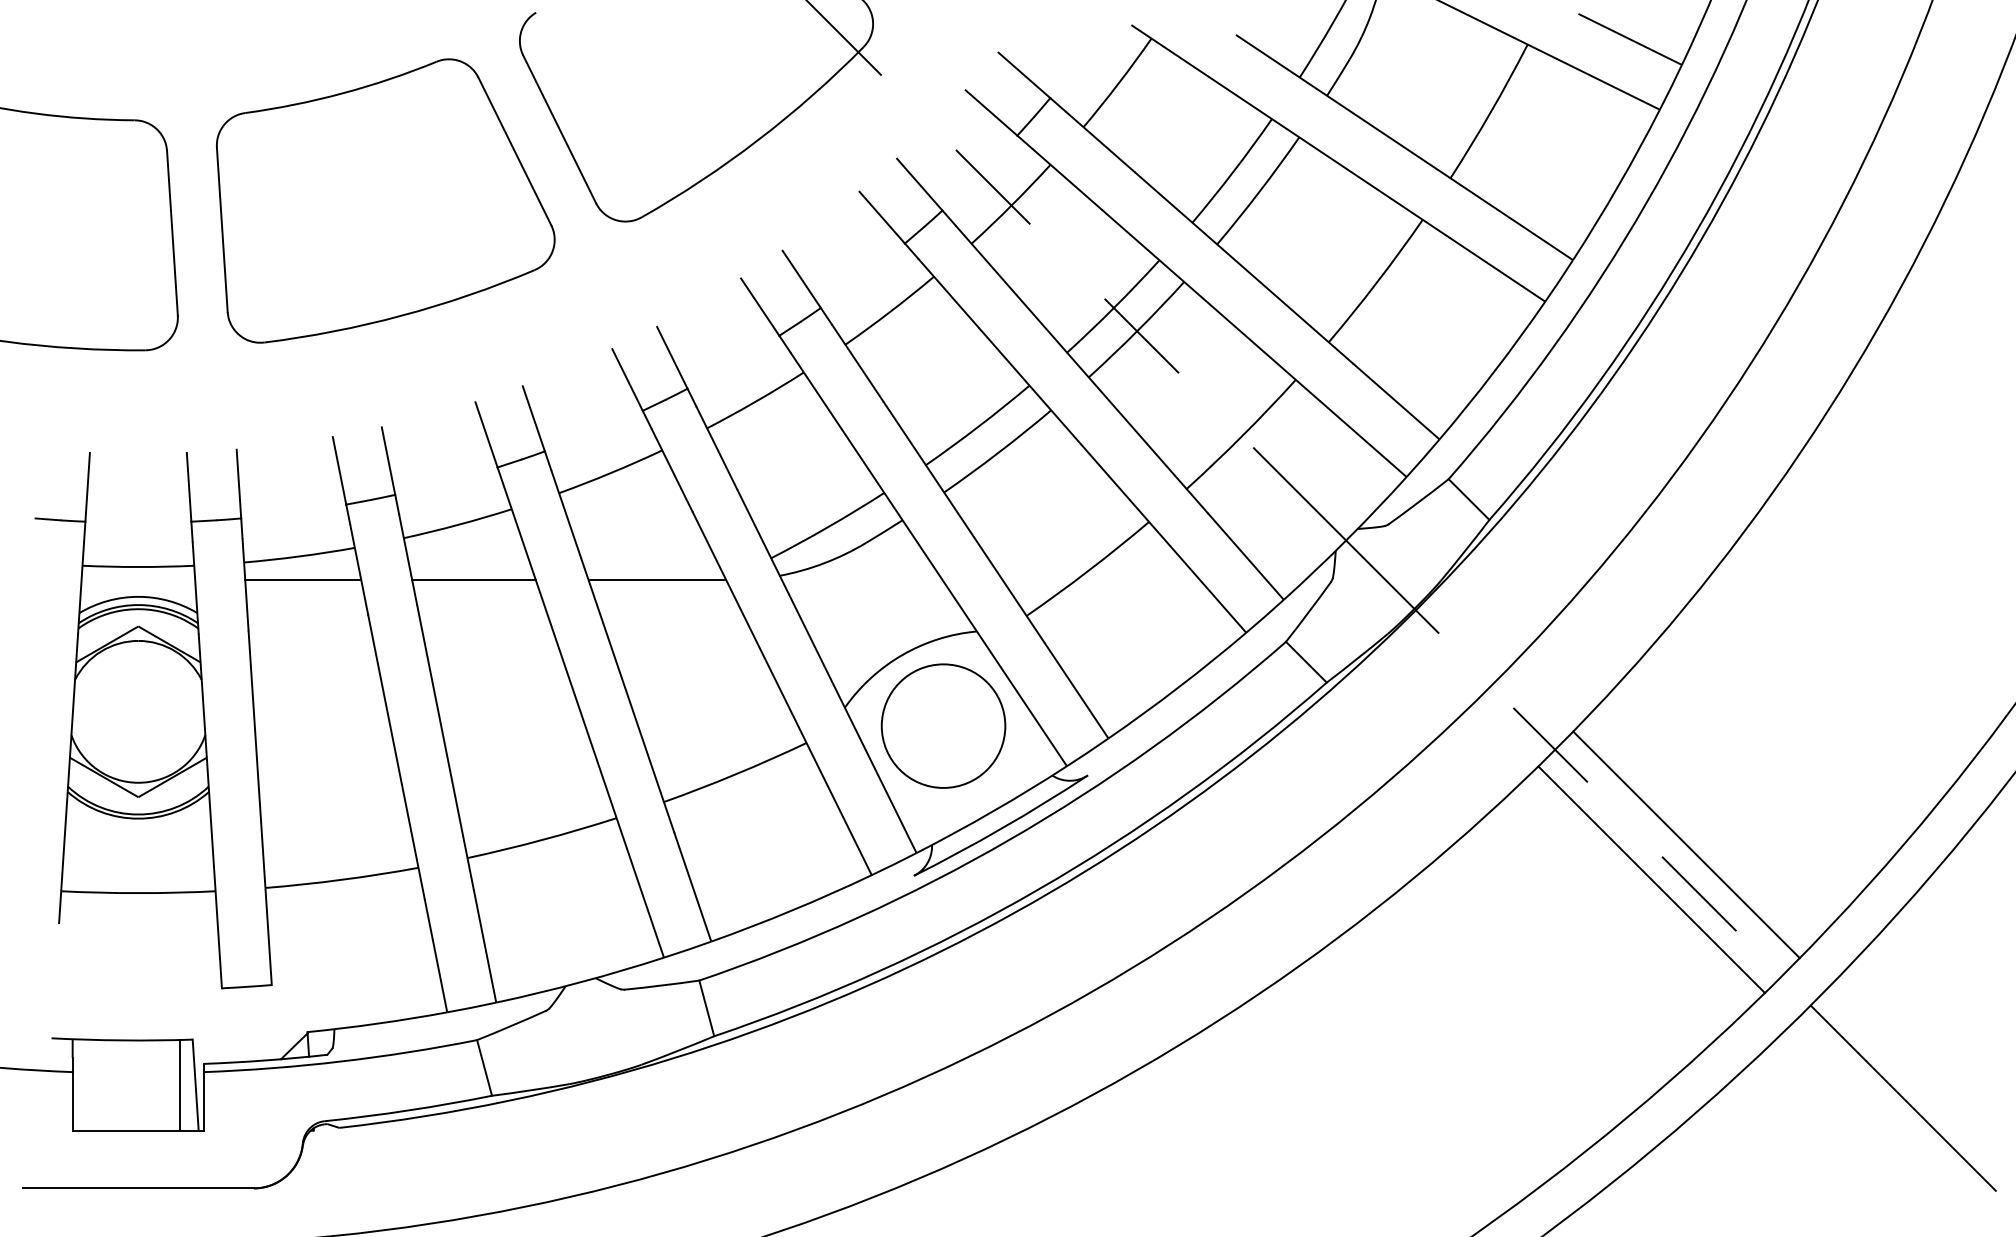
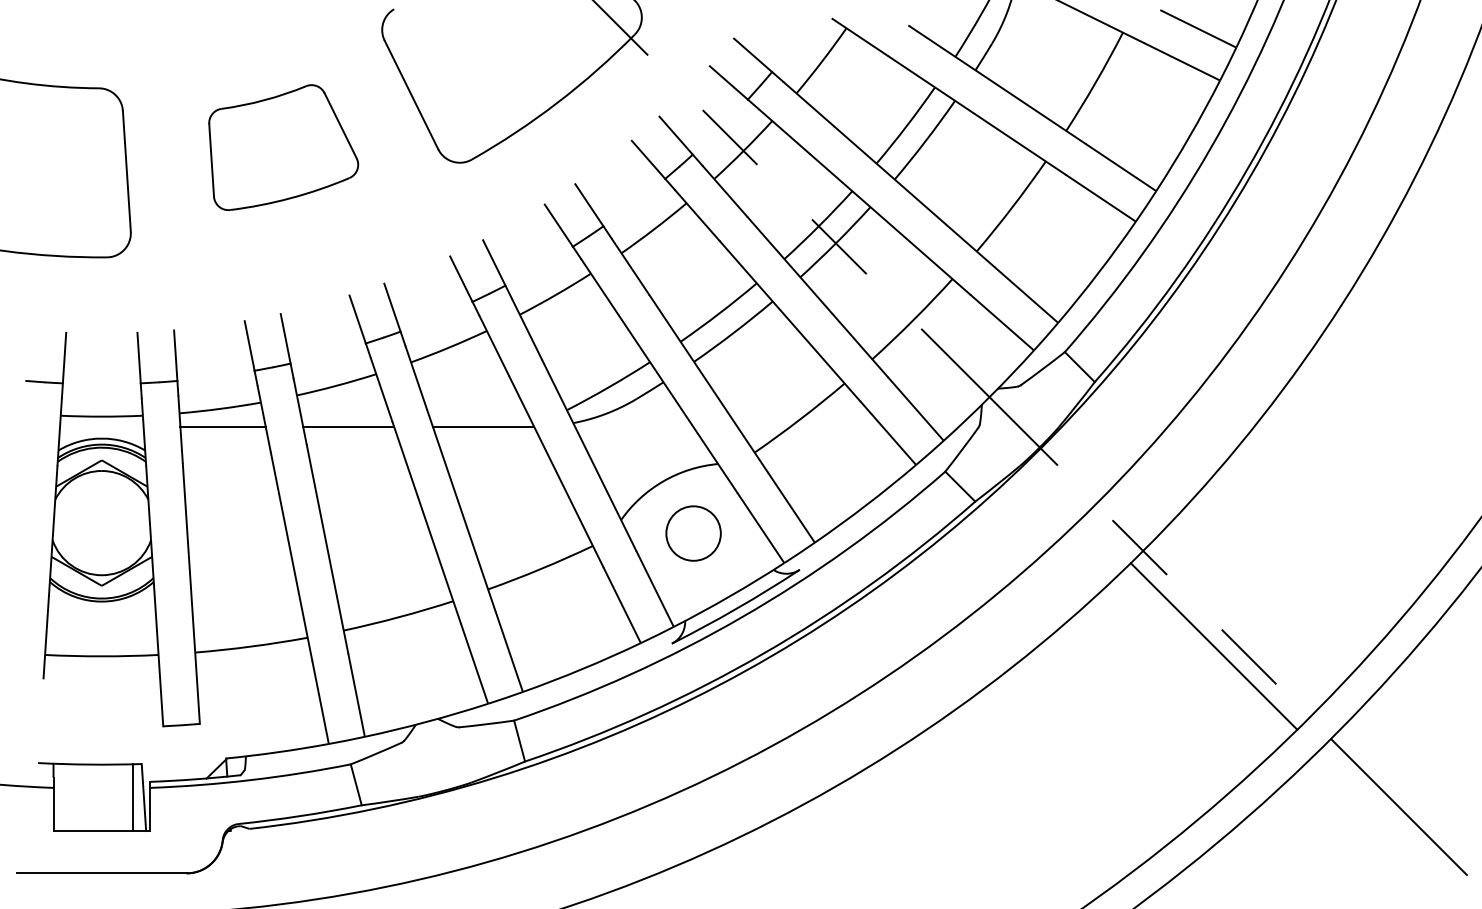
part: (385, 200) -> (283, 147), size x0.6
circle: (943, 725) -> (693, 533), size x0.6
line: (1686, 844) -> (1239, 620), removed

